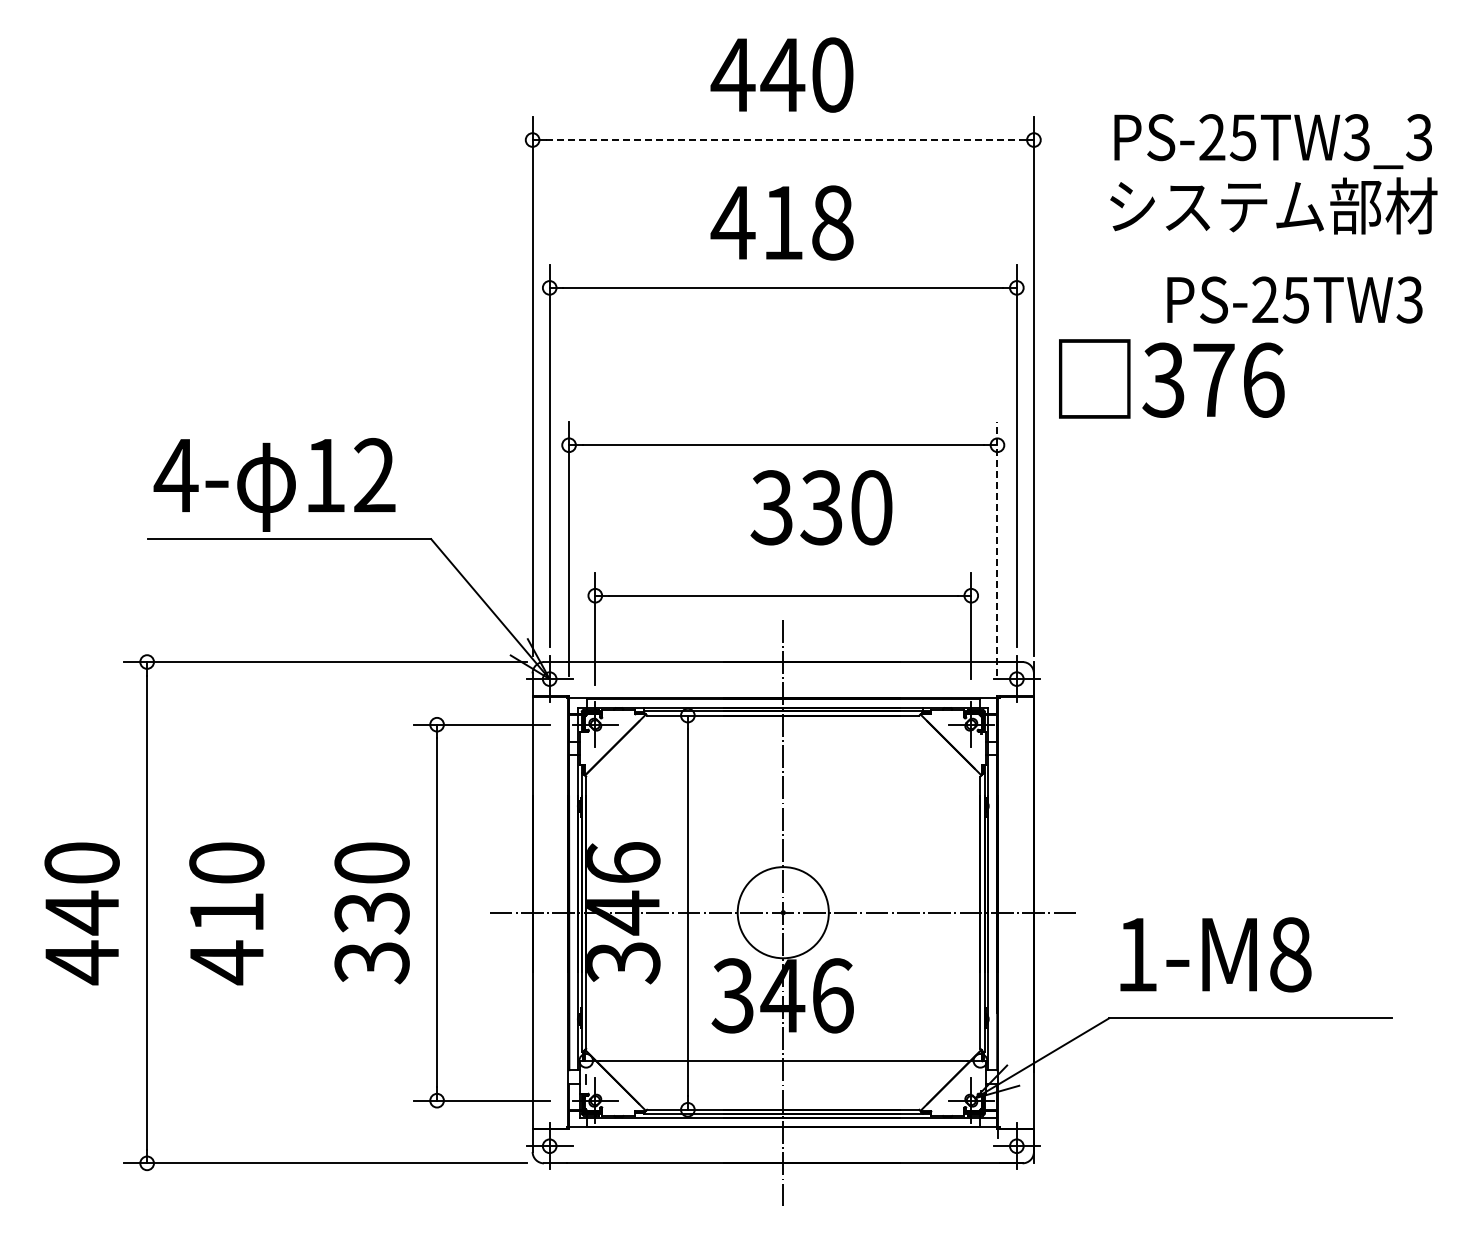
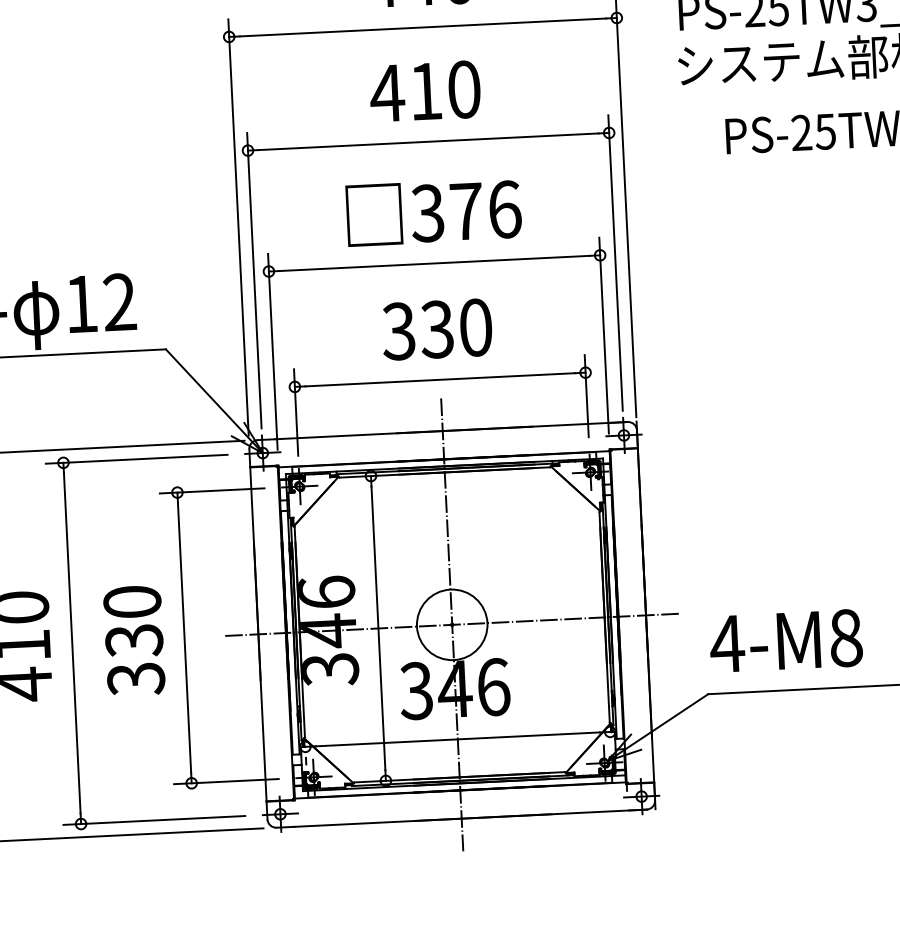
line: (783, 140) -> (423, 27), dashed -> solid
text: (832, 222) -> (464, 89), 418 -> 410
text: (1171, 378) -> (433, 211), moved
text: (821, 507) -> (437, 329), moved
line: (997, 549) -> (604, 335), dashed -> solid
part: (292, 912) -> (72, 643), added
text: (1136, 954) -> (726, 643), 1-M8 -> 4-M8

